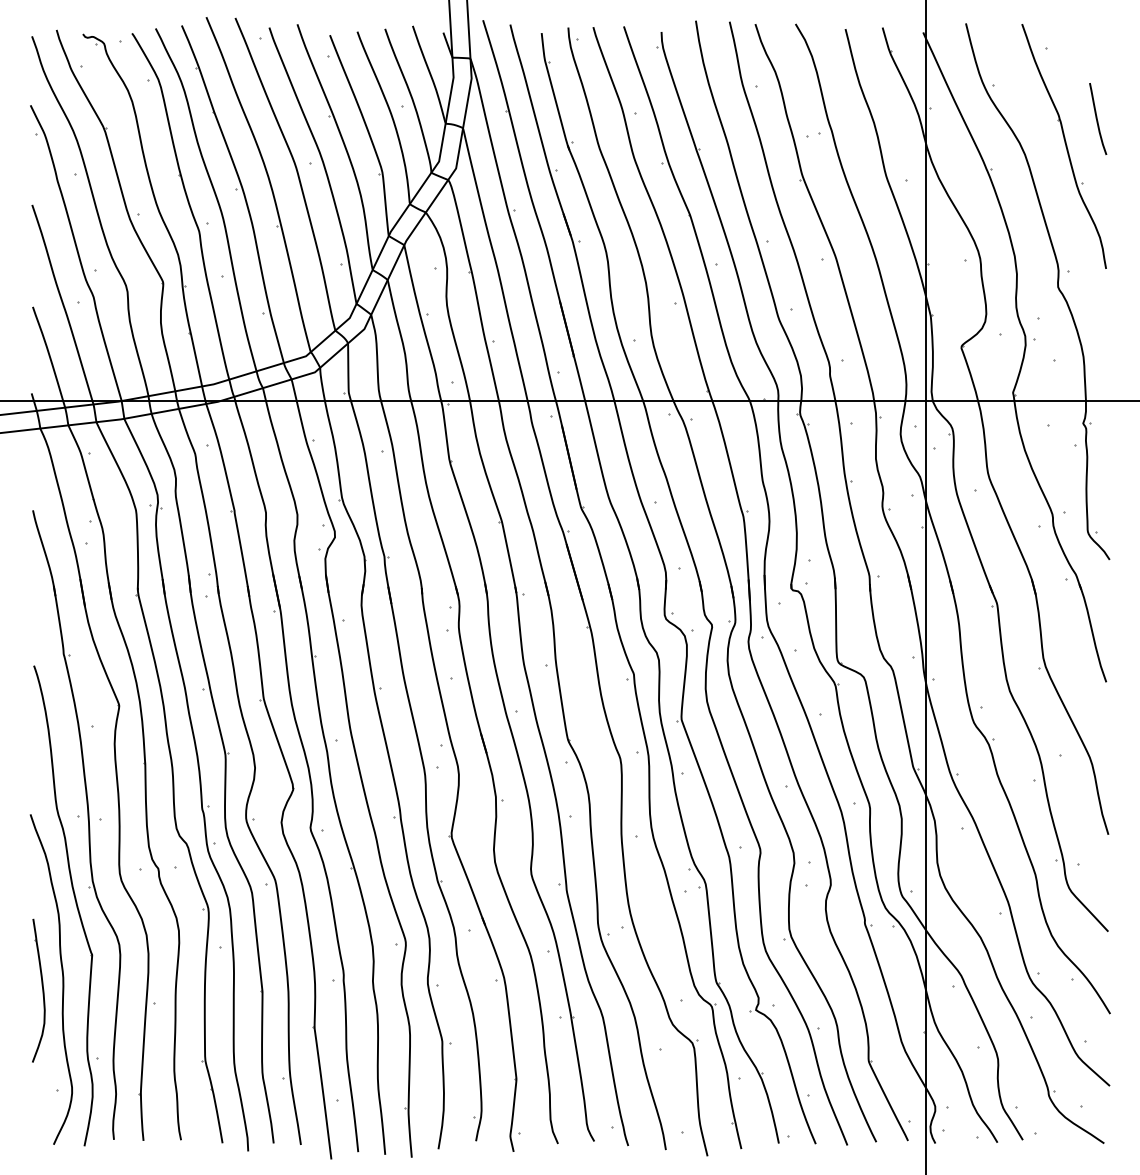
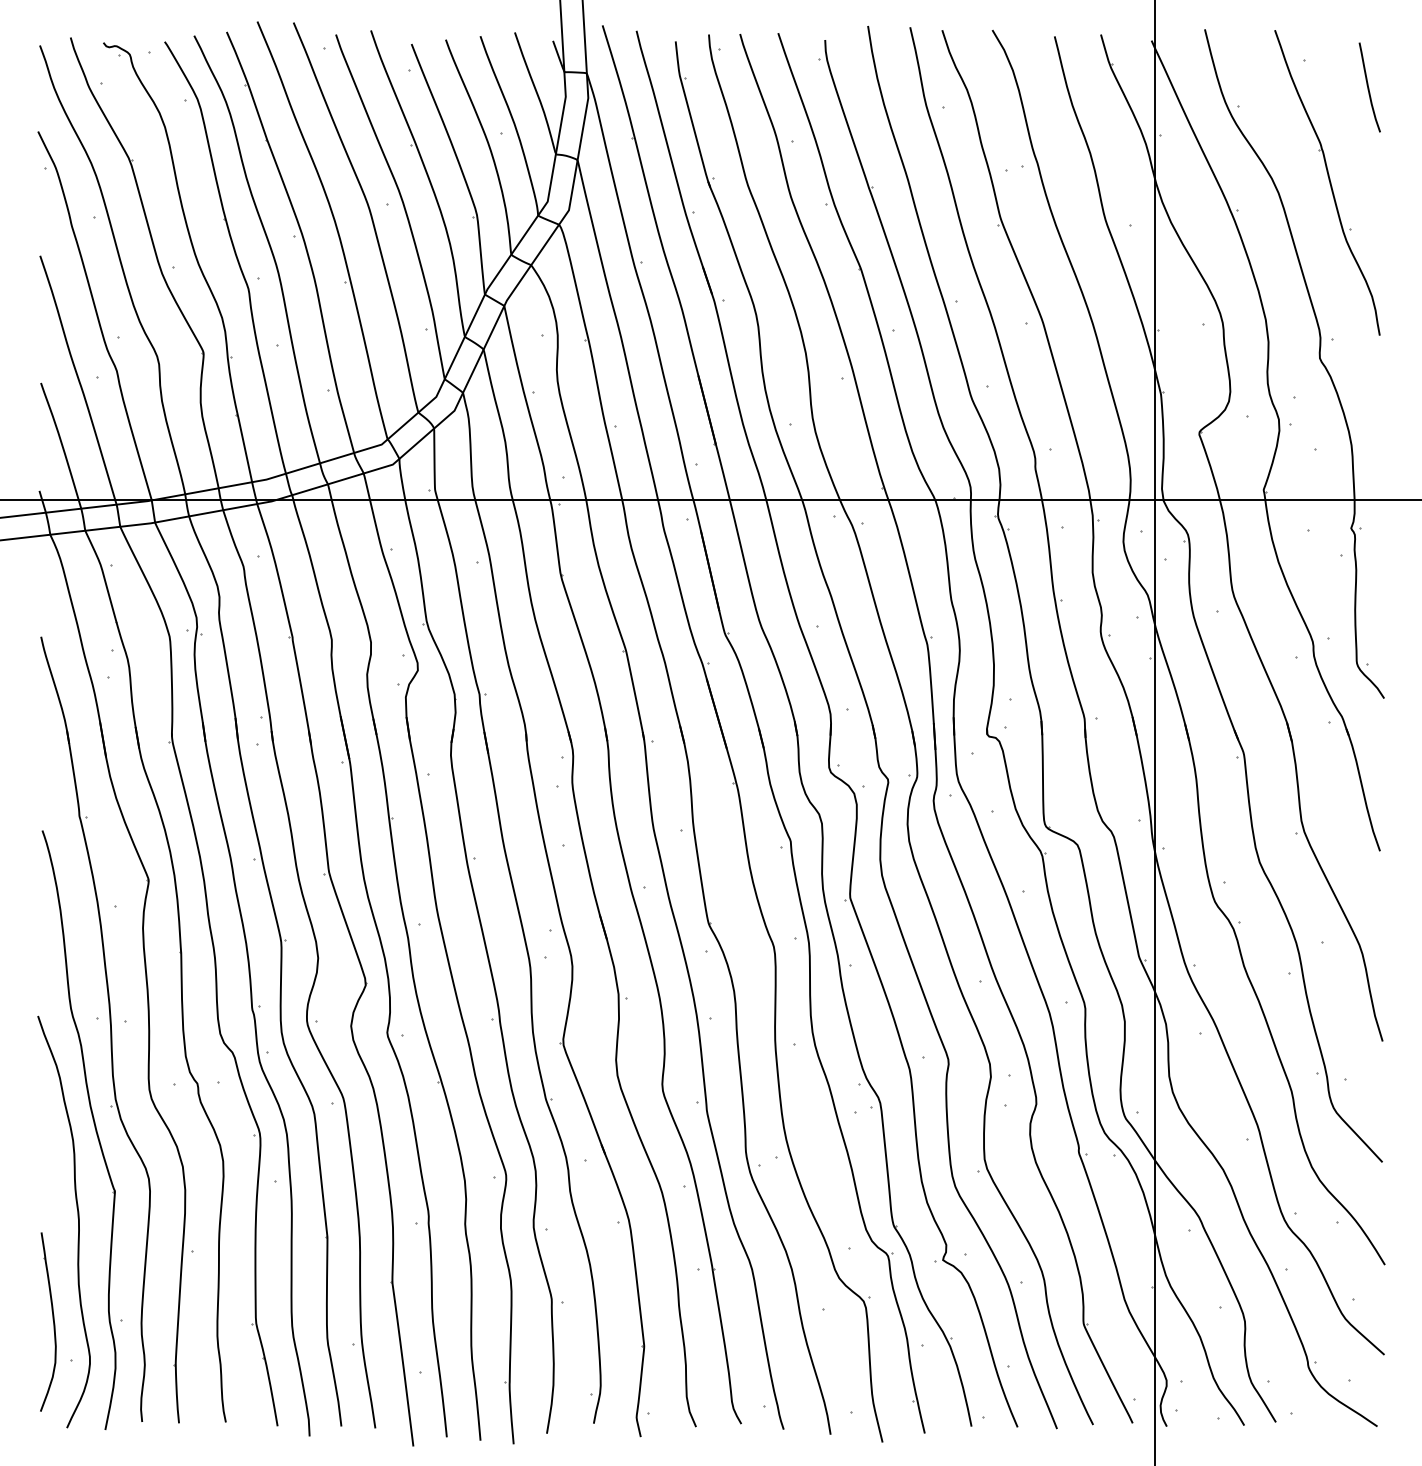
curve: (1097, 118) -> (1369, 86), moved
part: (38, 990) -> (48, 1321), moved

